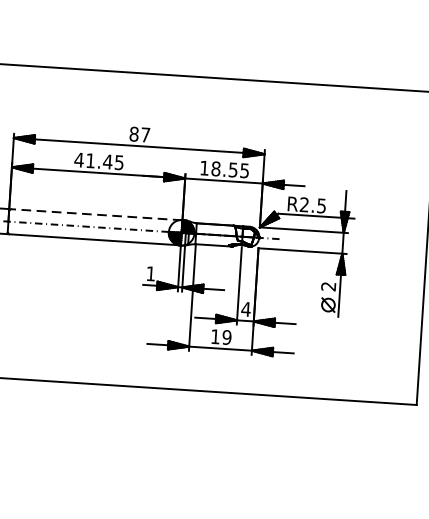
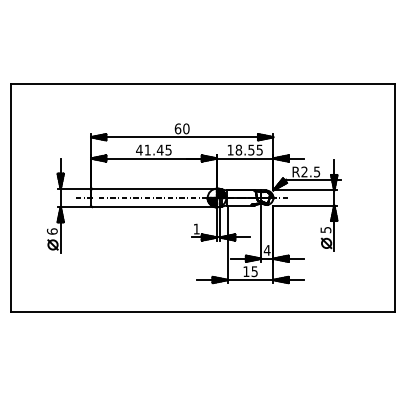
text: (139, 134) -> (181, 128), 87 -> 60
line: (96, 214) -> (154, 188), dashed -> solid
text: (328, 287) -> (325, 230), 2 -> 5
text: (226, 337) -> (254, 271), 19 -> 15

